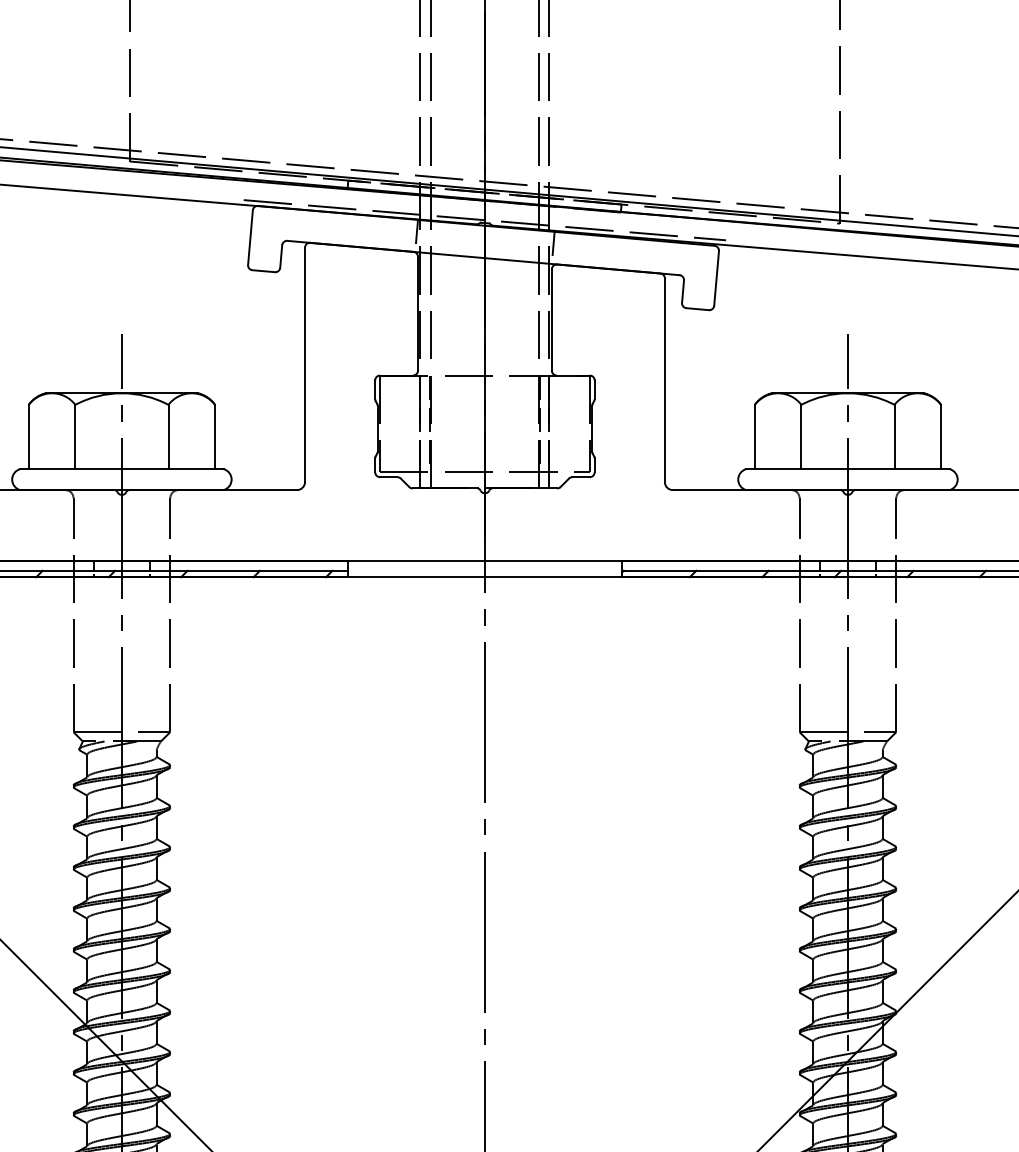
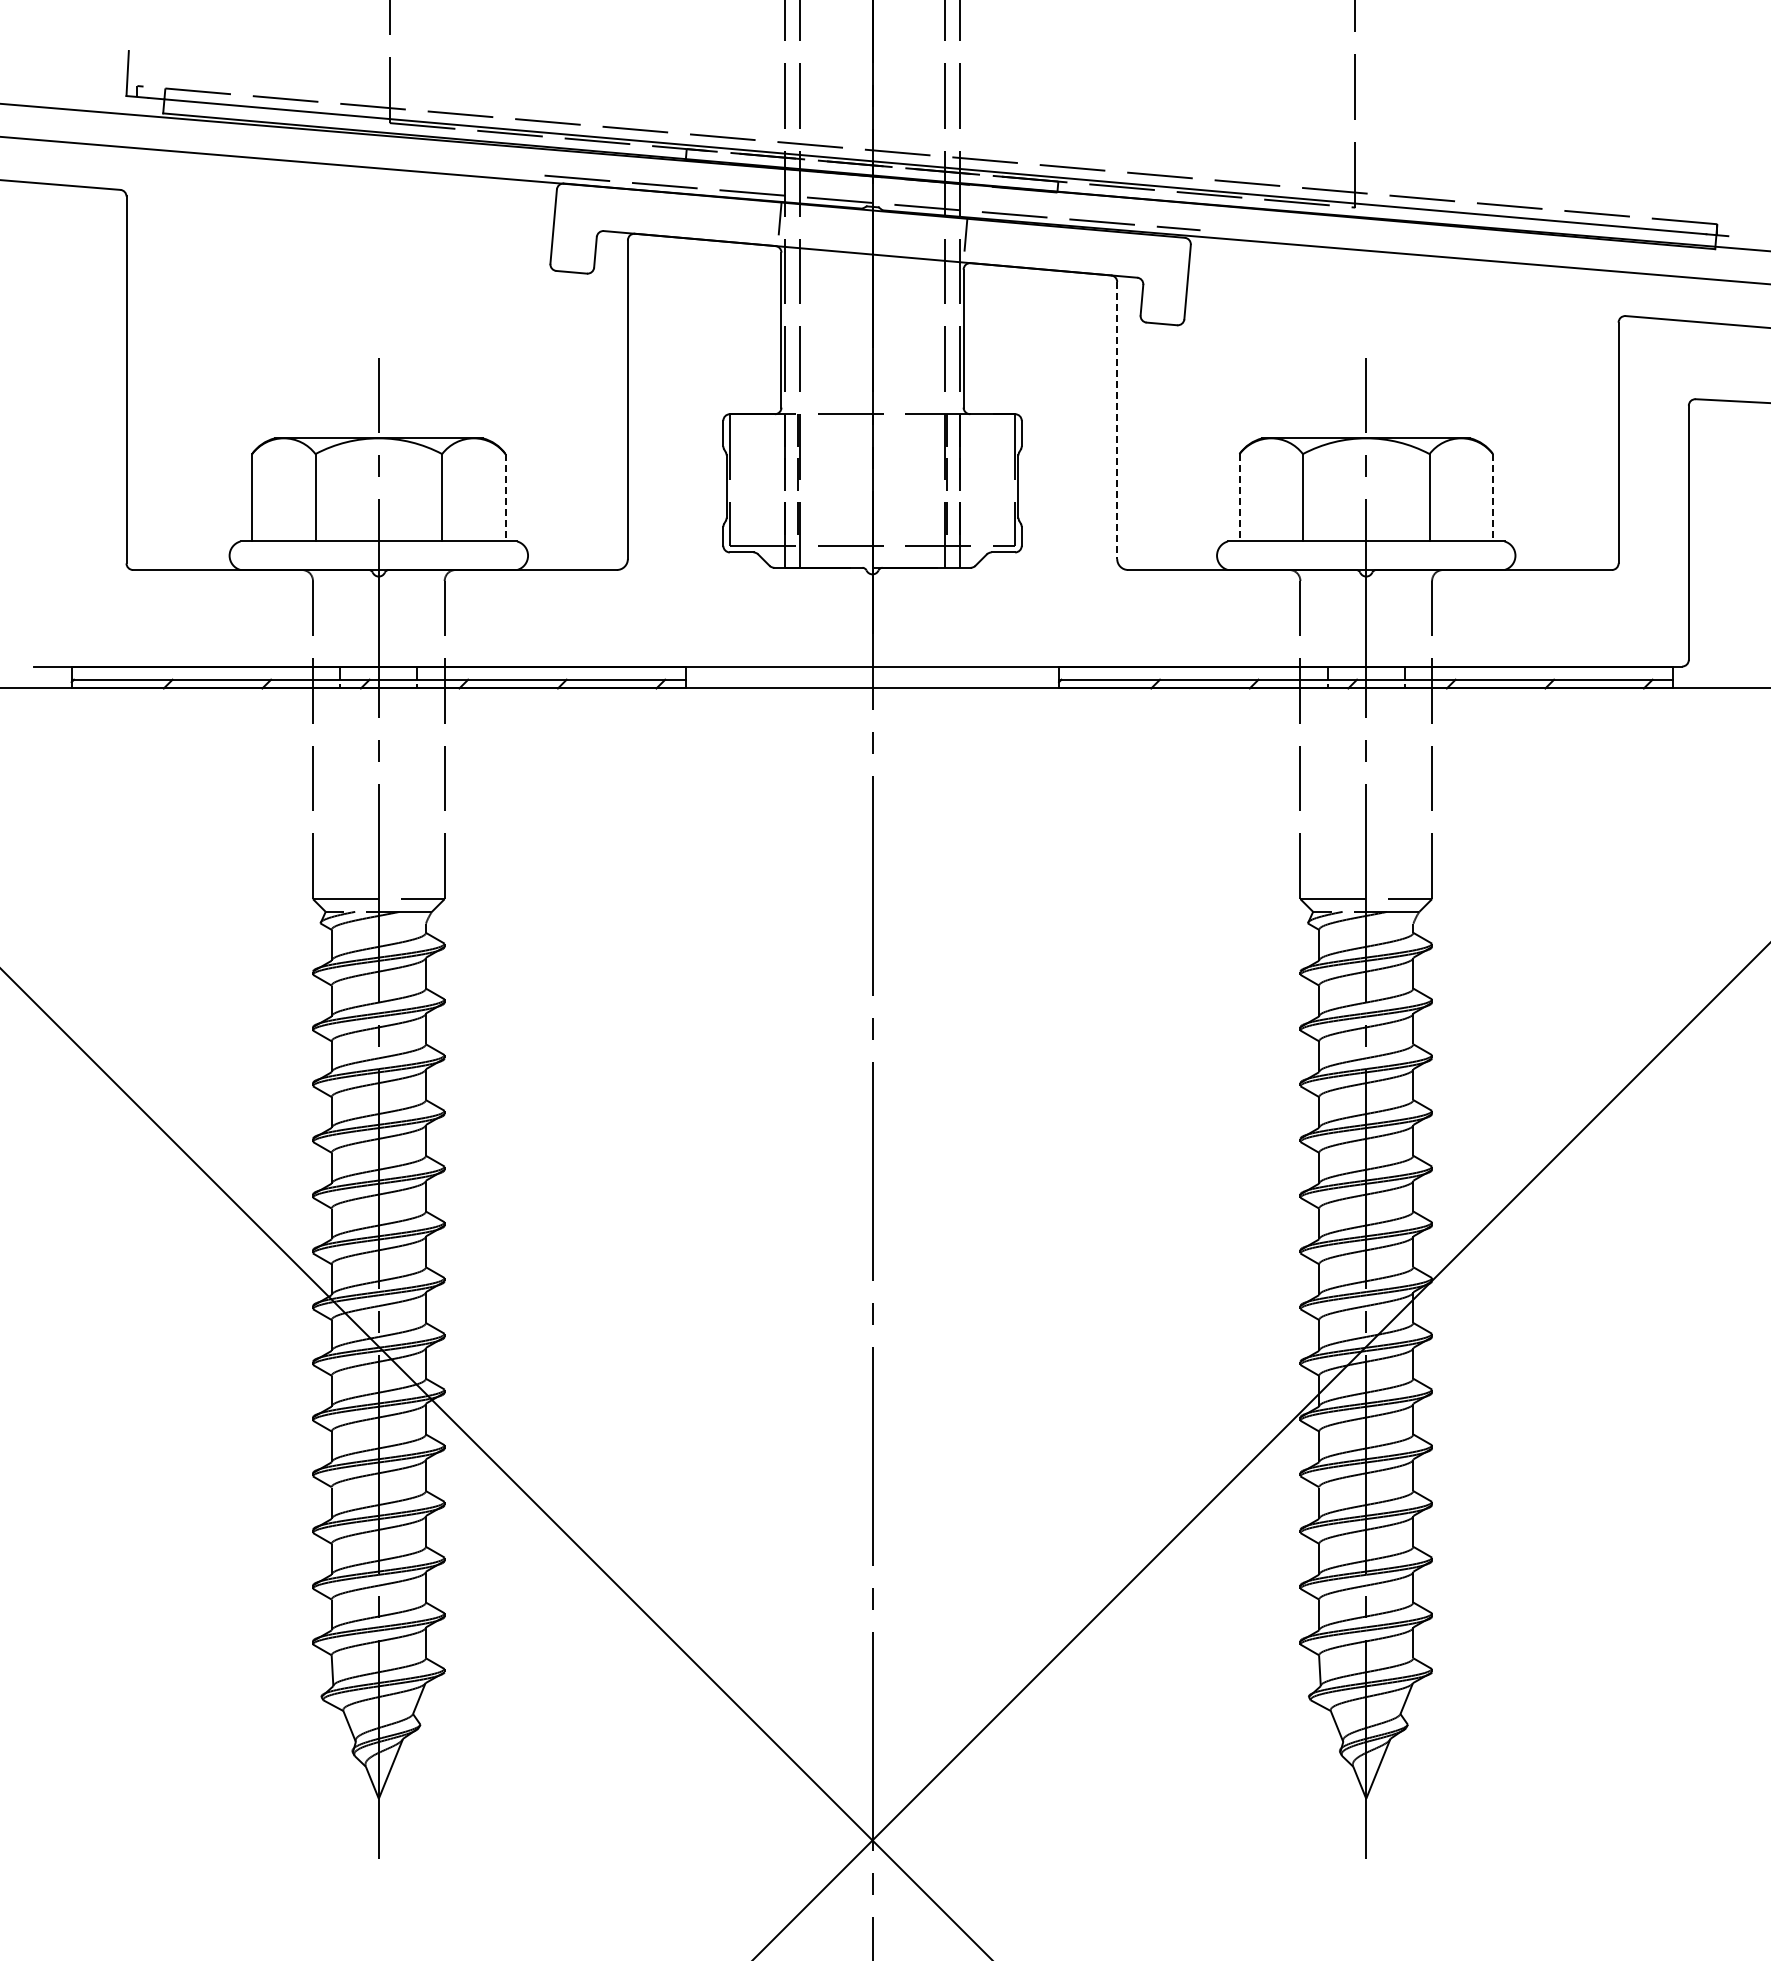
line: (665, 380) -> (1117, 420), solid -> dashed
line: (215, 436) -> (505, 497), solid -> dashed
line: (754, 436) -> (1239, 497), solid -> dashed
line: (940, 436) -> (1492, 497), solid -> dashed

